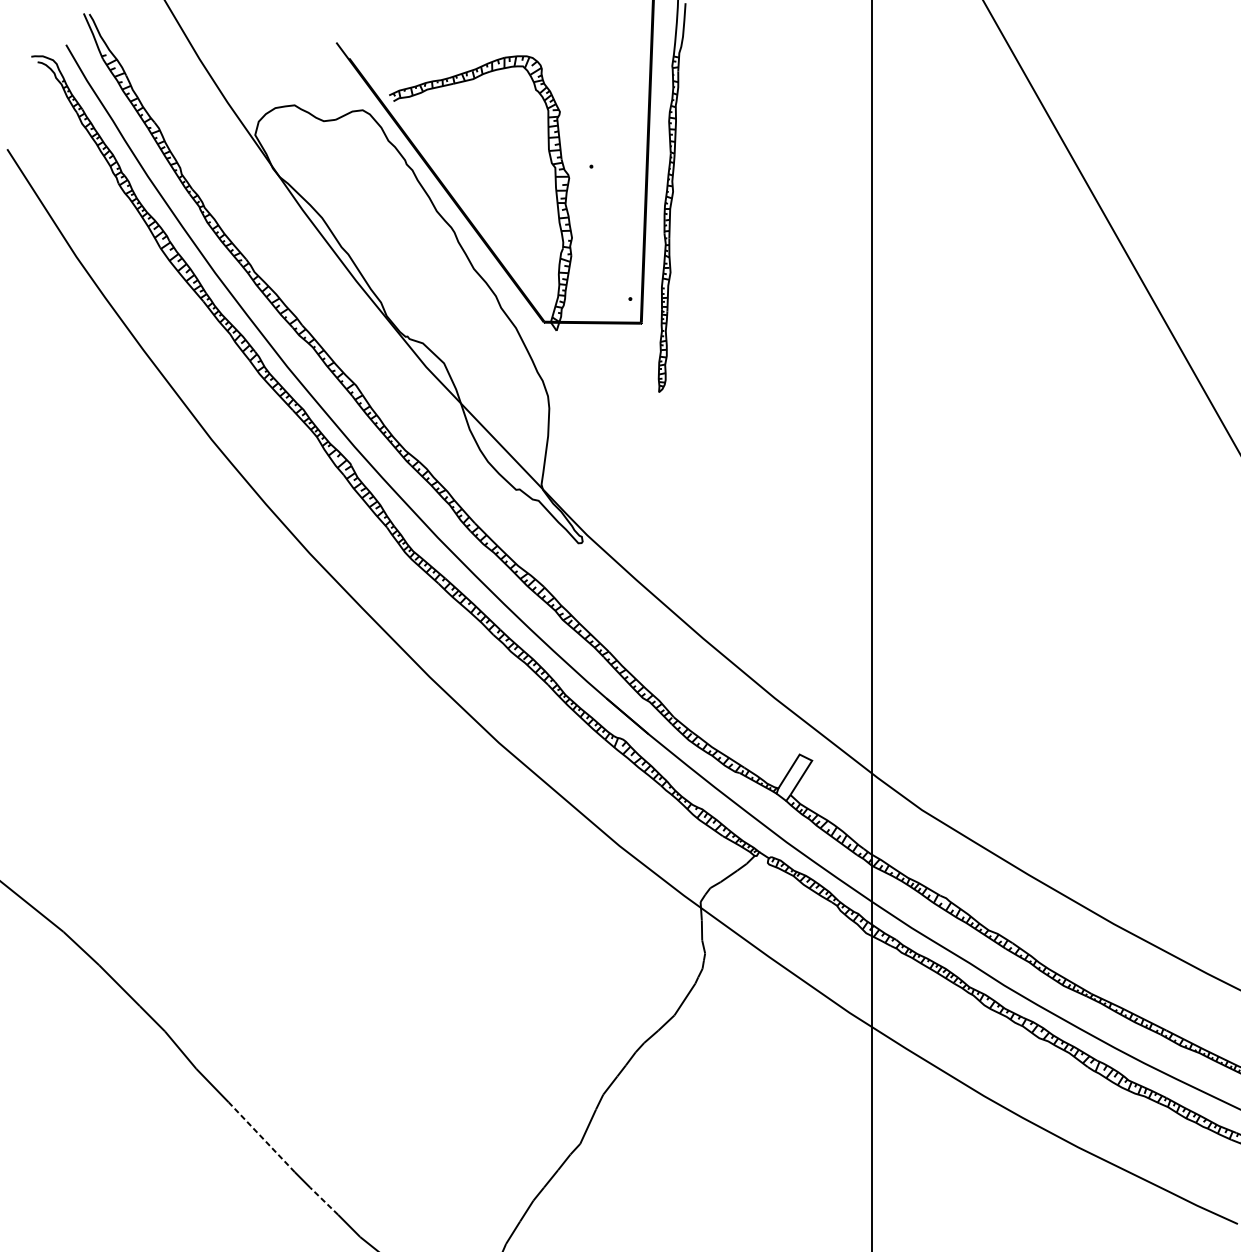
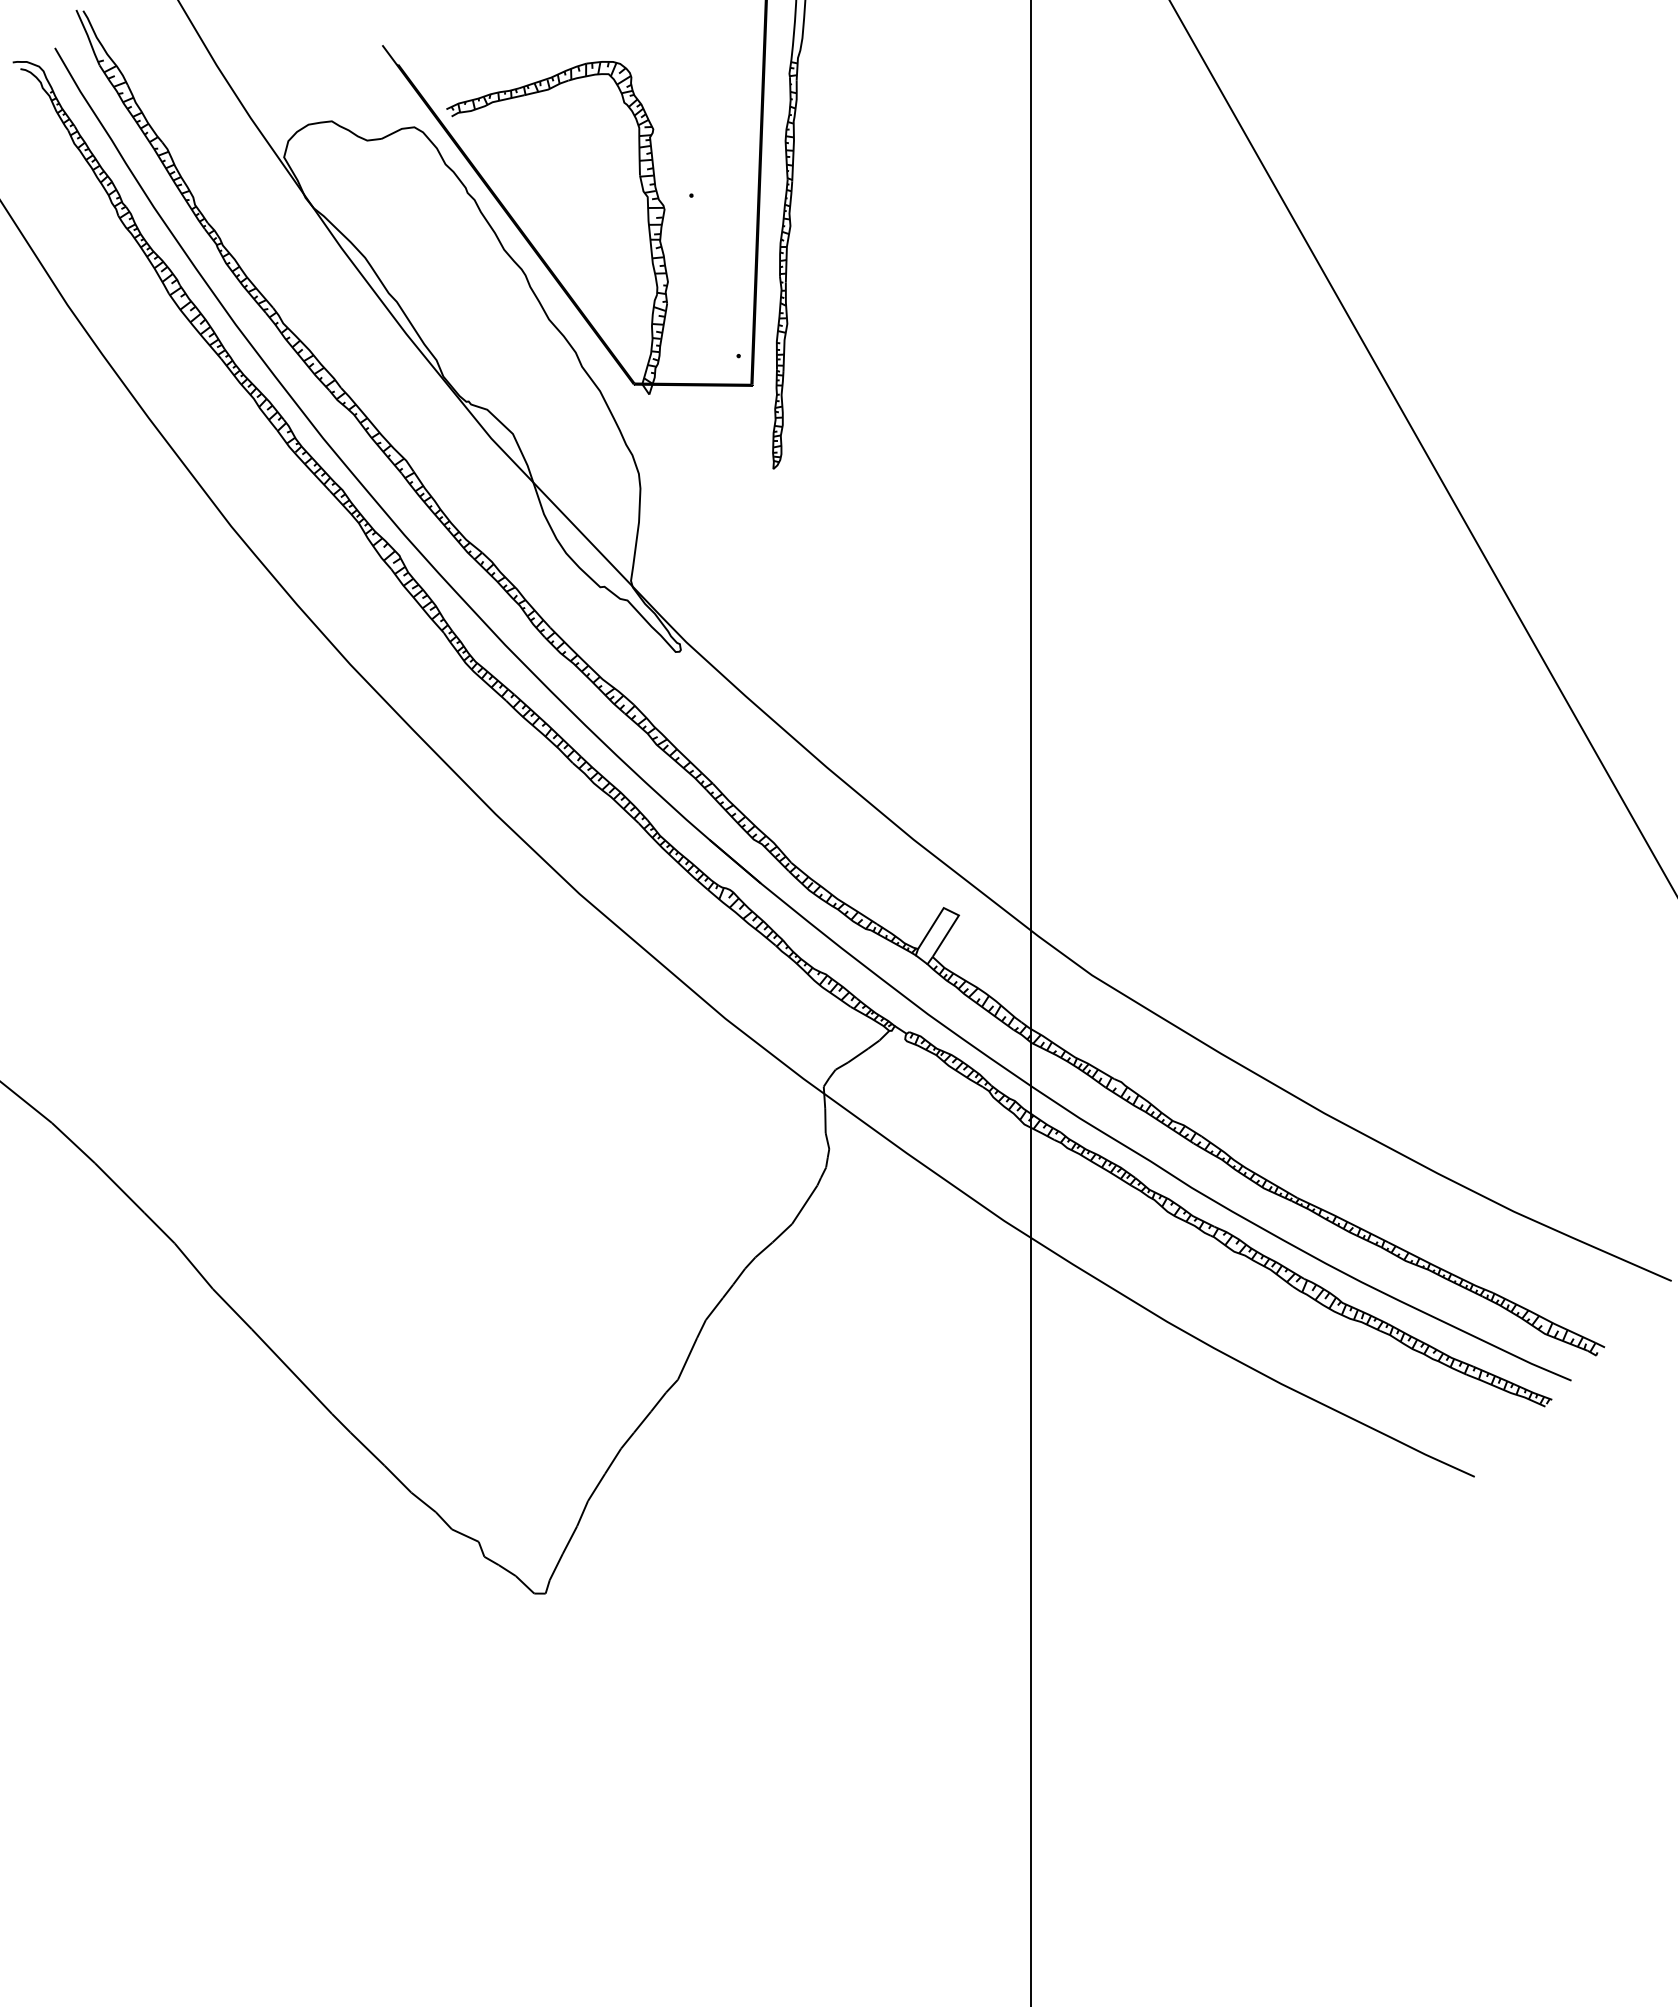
line: (261, 1137) -> (291, 1371), dashed -> solid
line: (324, 1201) -> (367, 1449), dashed -> solid

